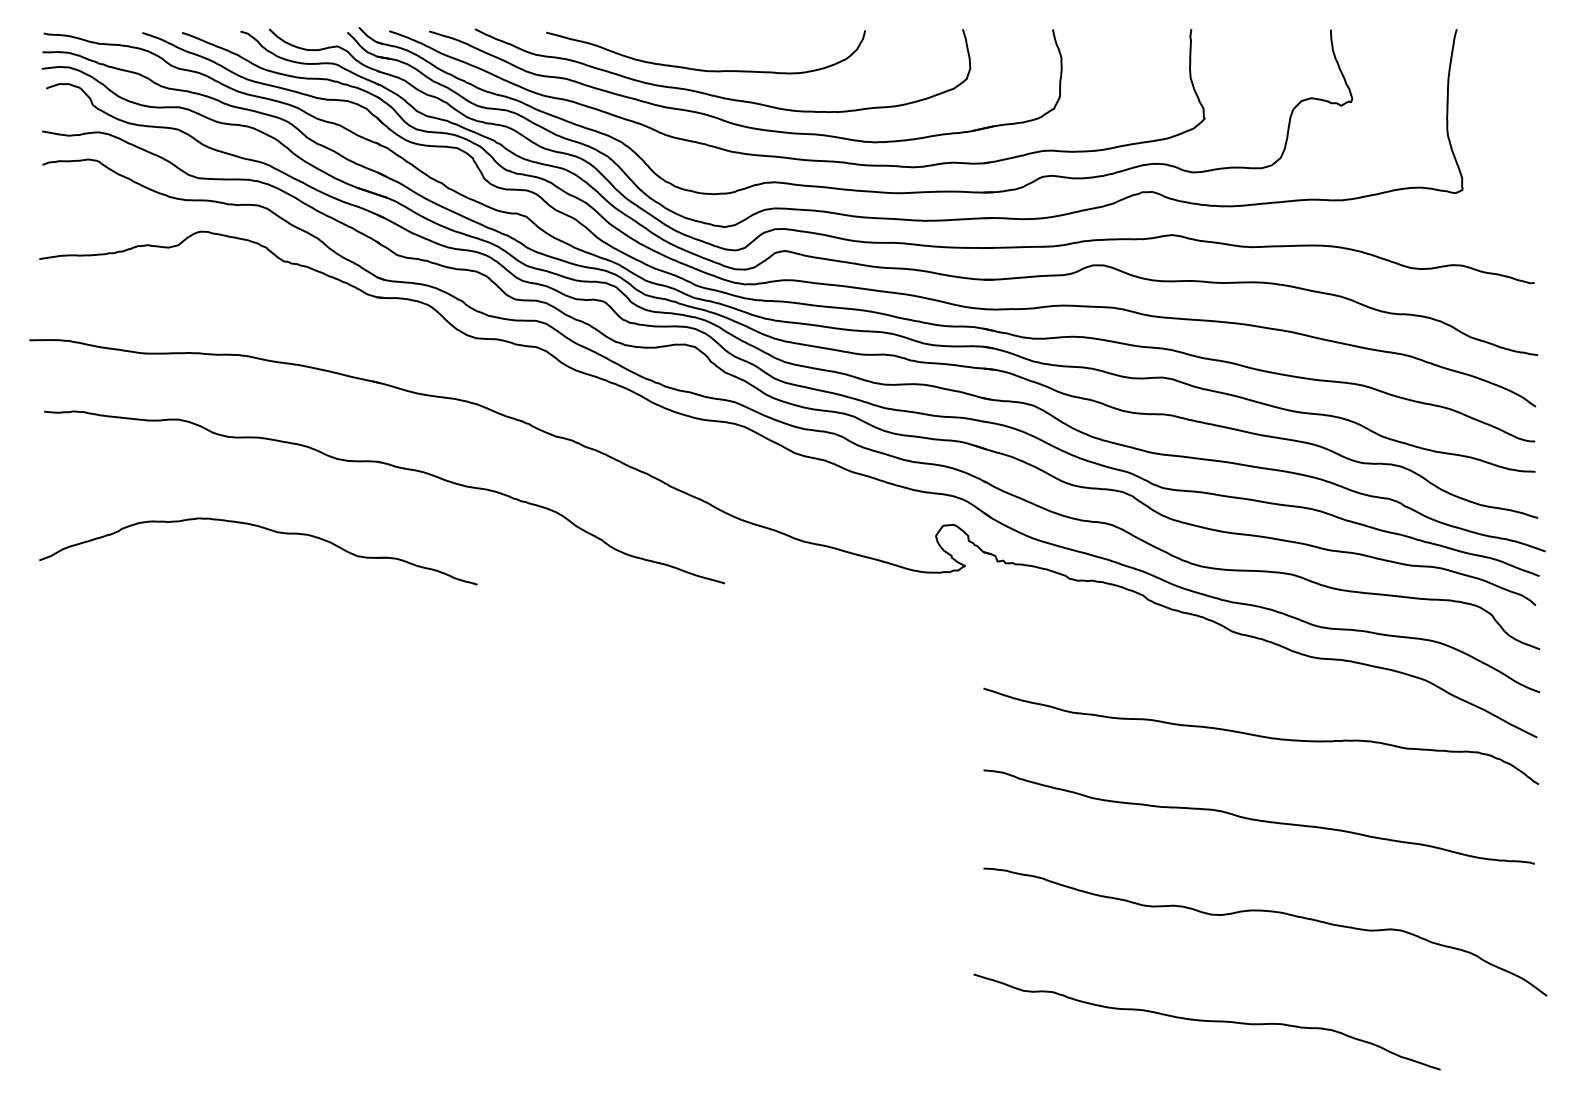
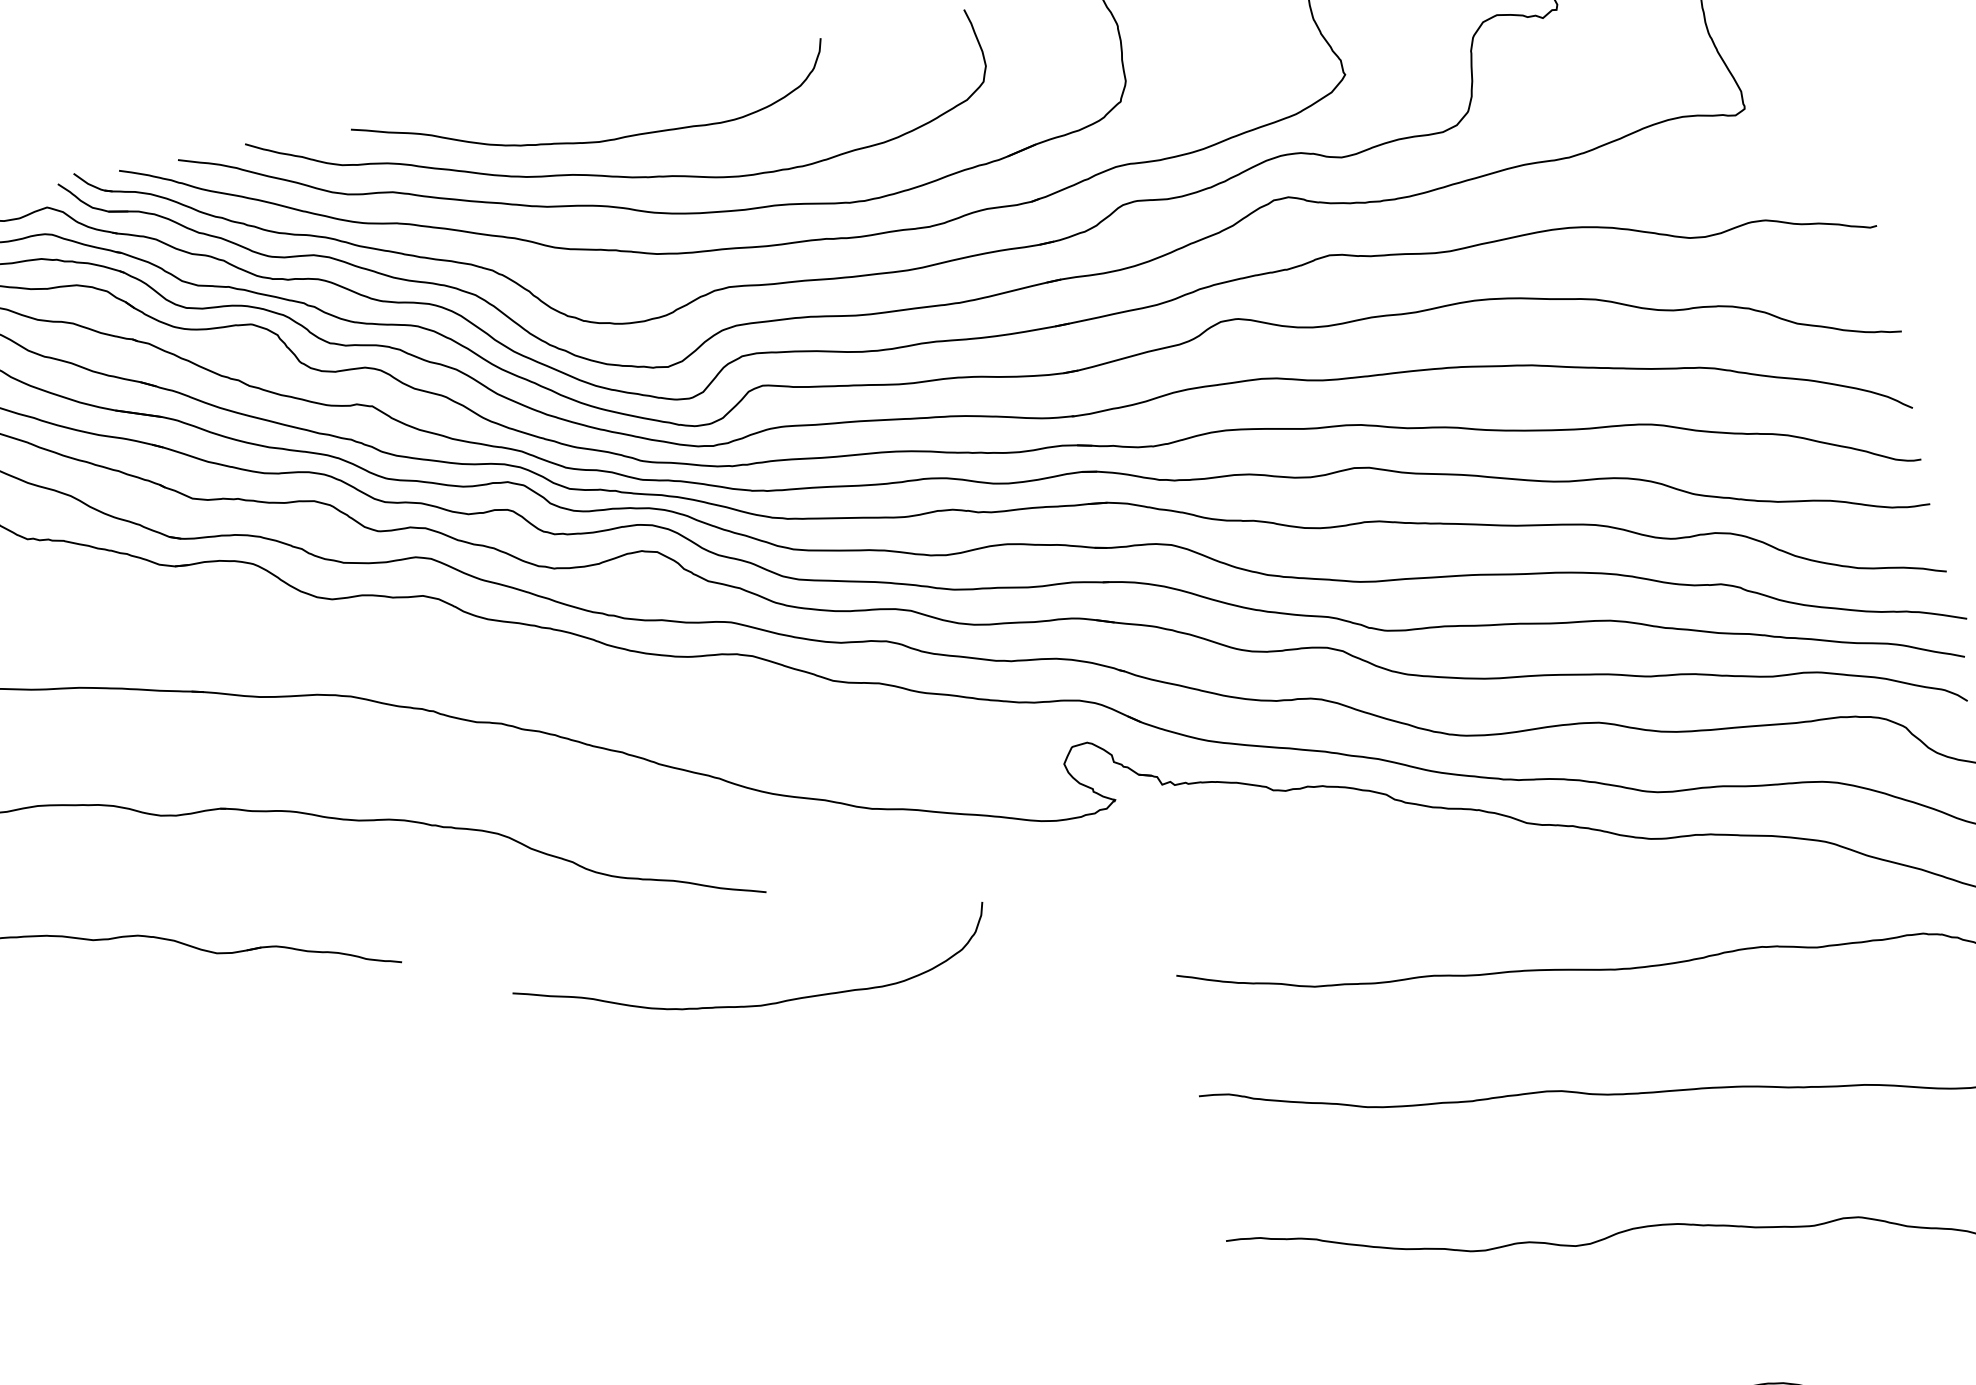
curve: (704, 655) -> (756, 1004), added

